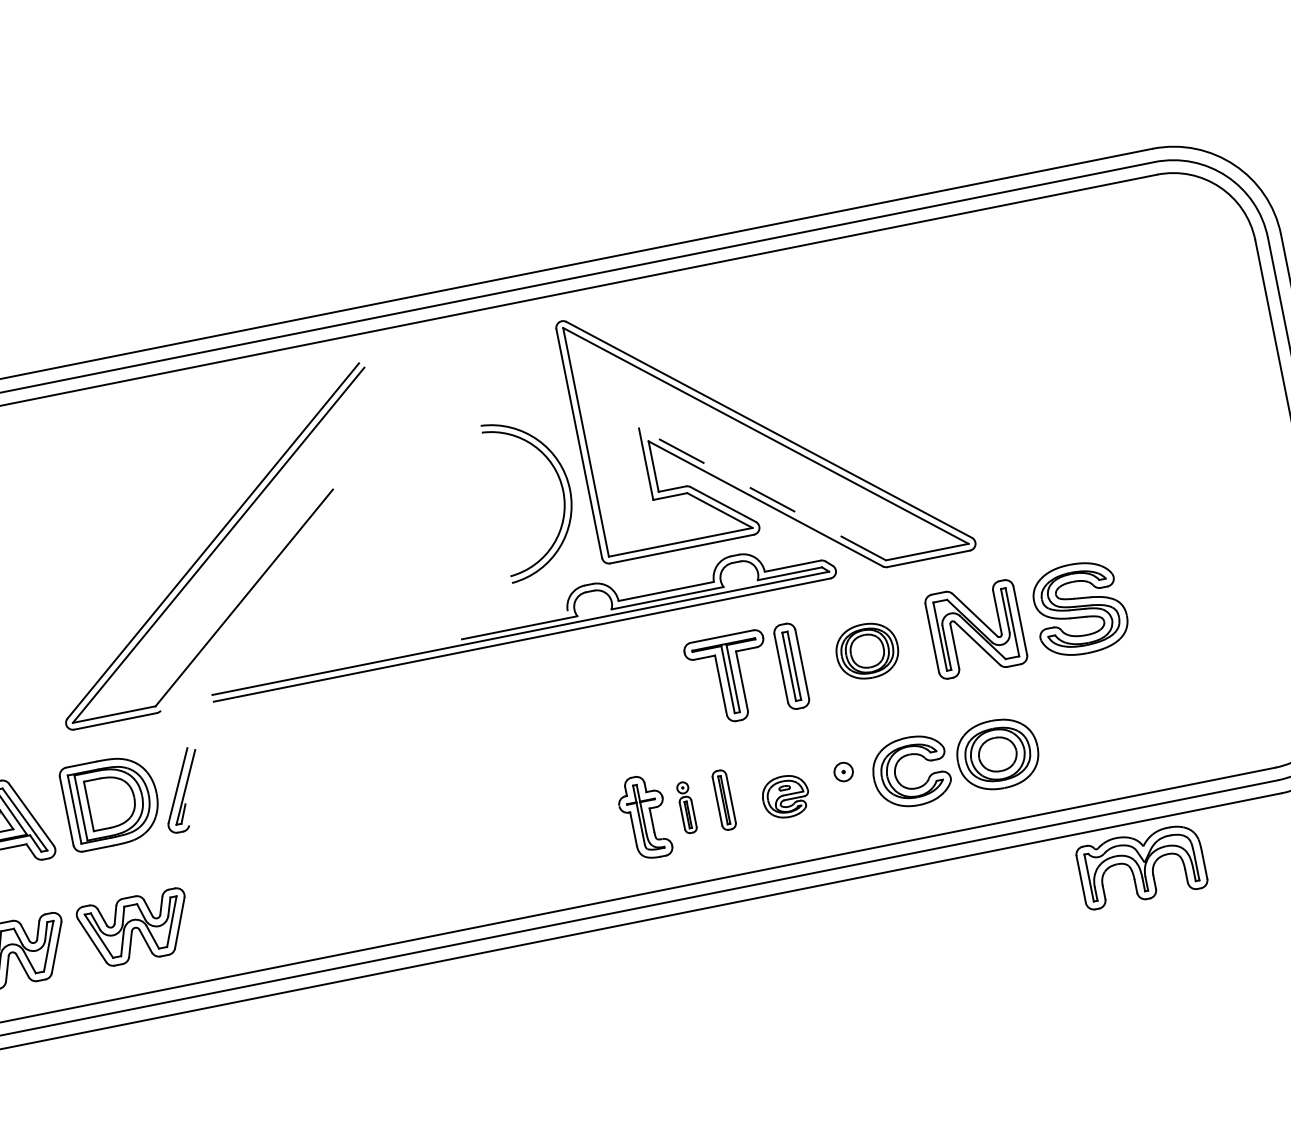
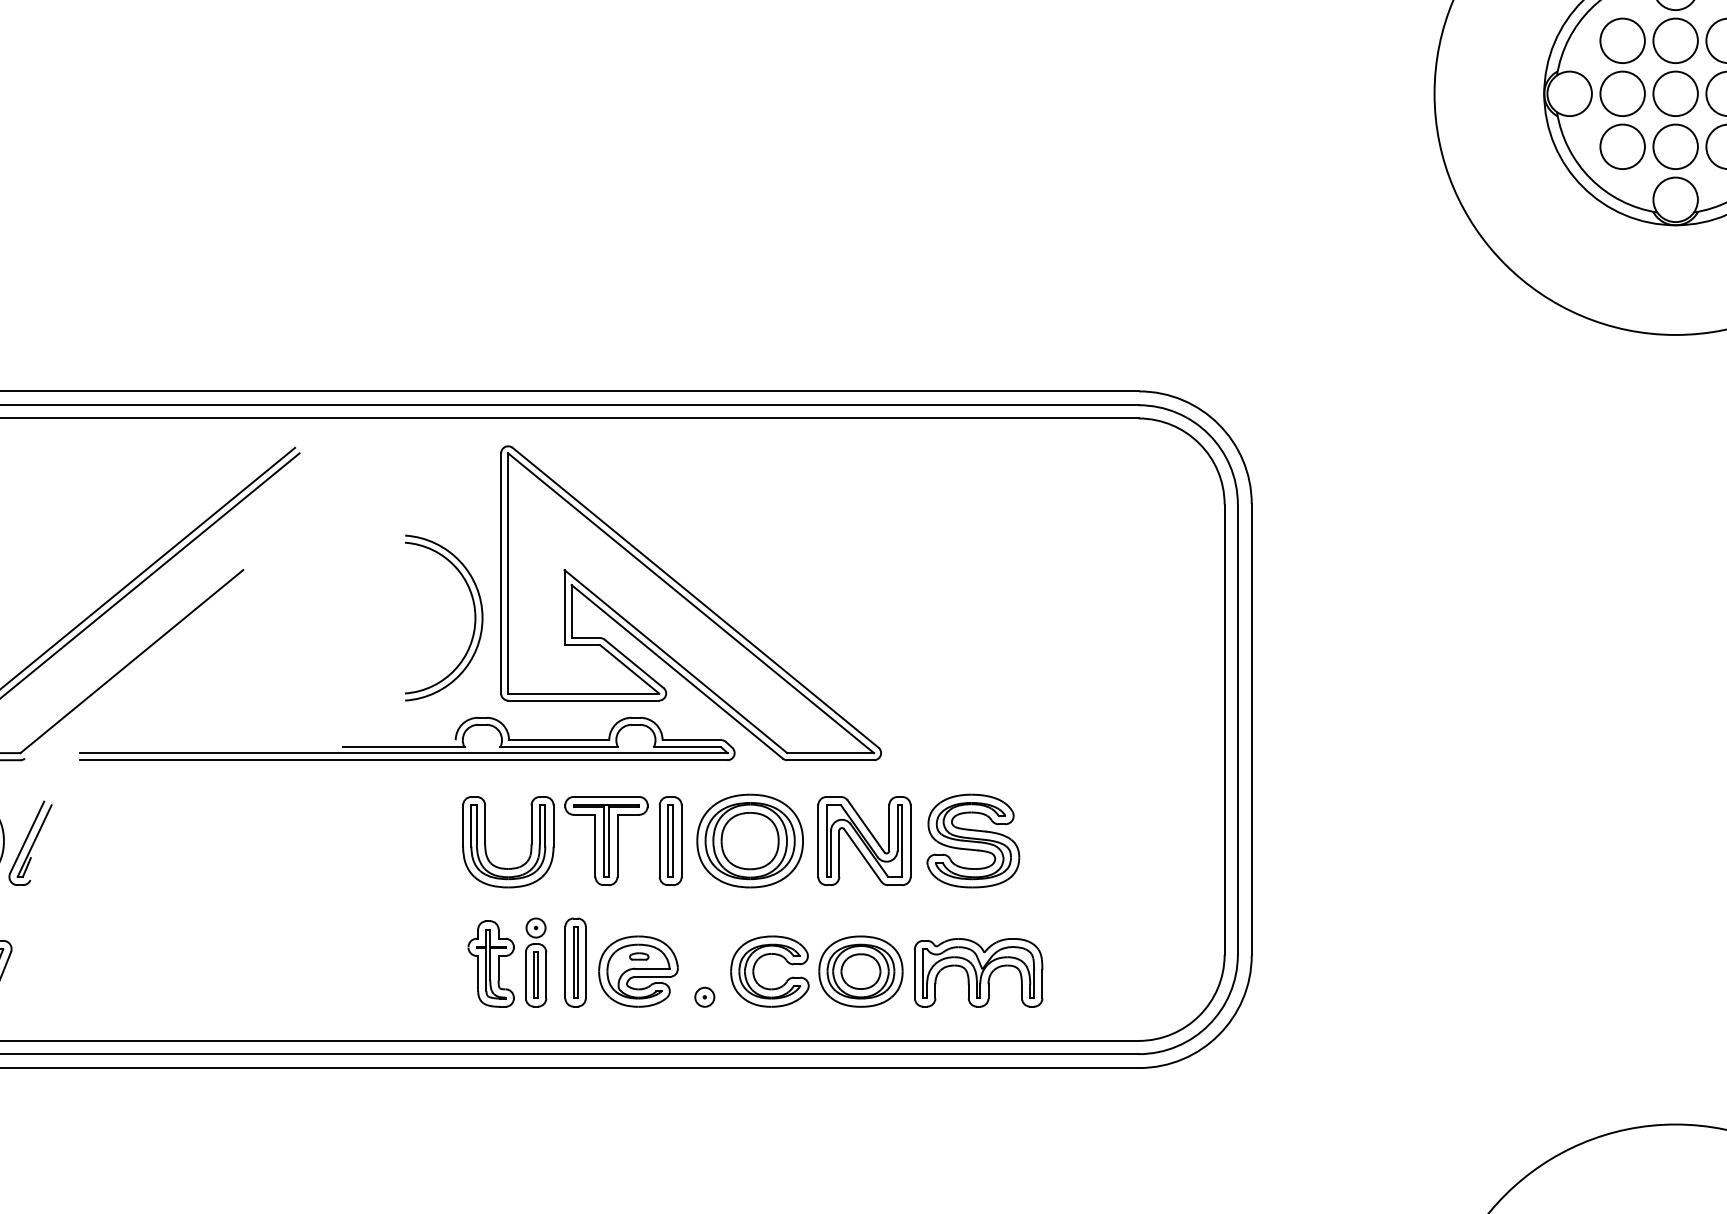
line: (762, 494) -> (675, 661), dashed -> solid
part: (866, 650) -> (749, 840), size x1.67
part: (616, 704) -> (486, 844), added
part: (843, 771) -> (704, 996), moved
part: (785, 796) -> (638, 971), size x1.67
part: (724, 800) -> (575, 962), size x1.43
part: (687, 807) -> (536, 962), size x1.67
part: (1141, 866) -> (978, 972), moved

